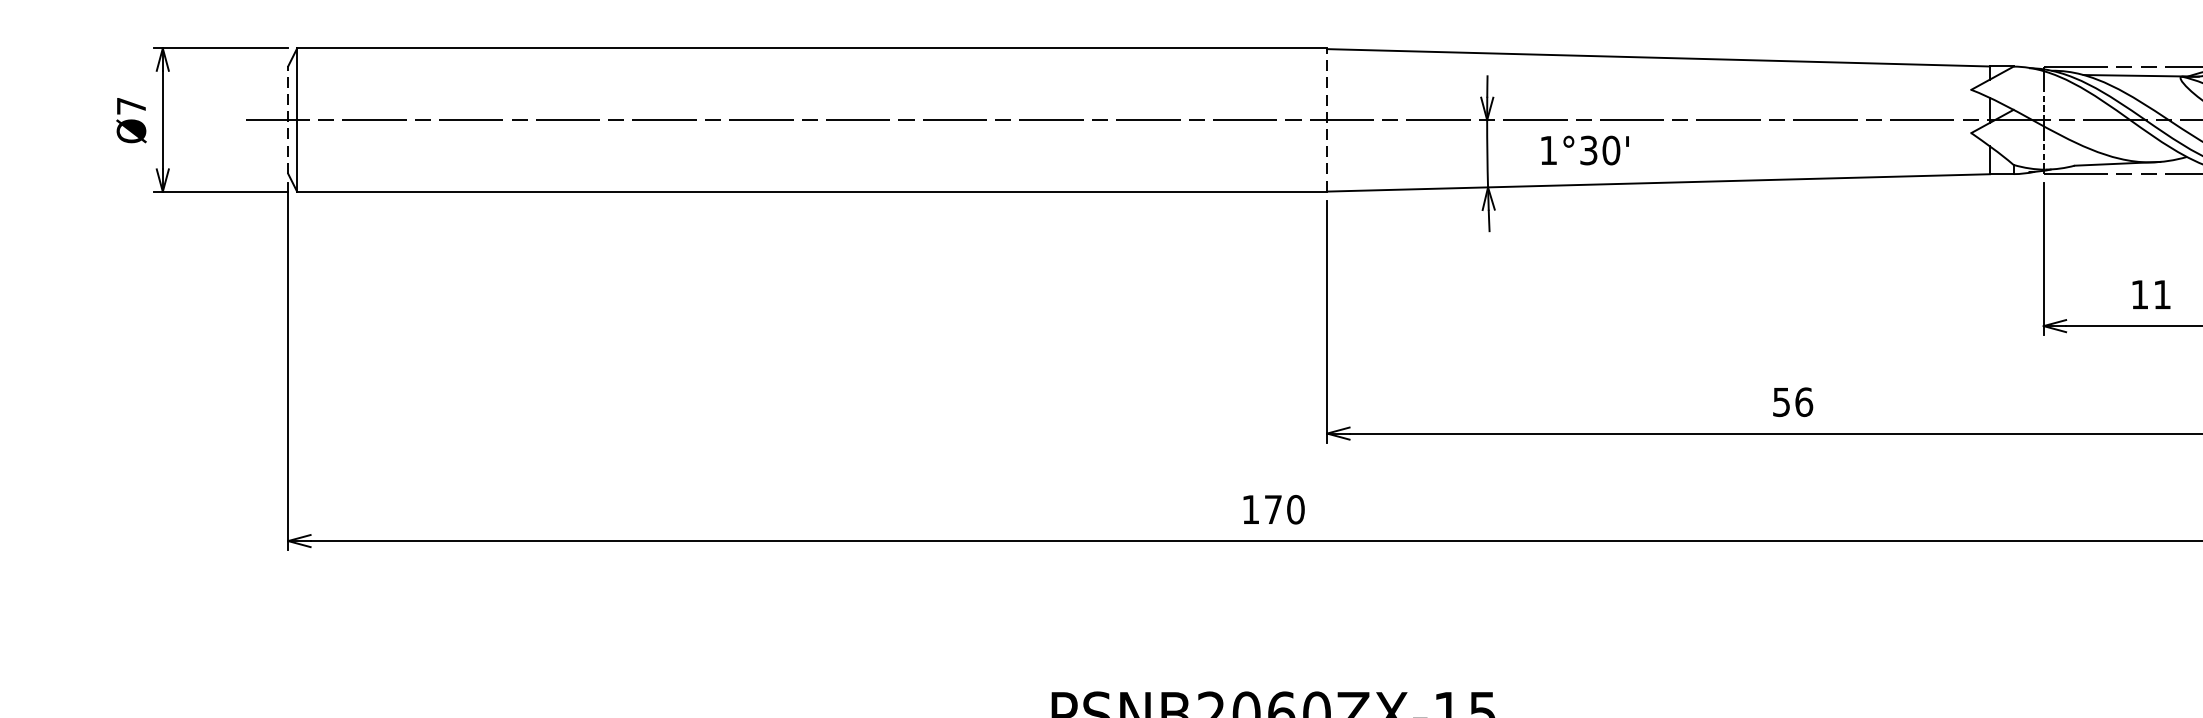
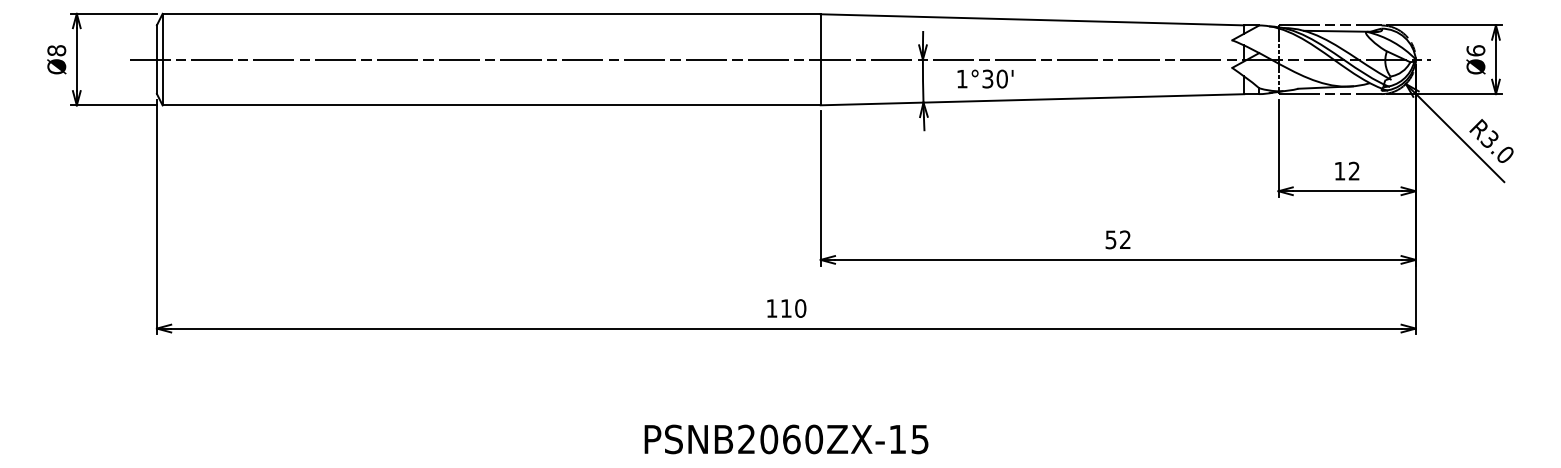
text: (131, 105) -> (56, 50), Ø7 -> Ø8
line: (287, 119) -> (156, 59), dashed -> solid
line: (1326, 119) -> (820, 59), dashed -> solid
text: (2161, 293) -> (1353, 170), 11 -> 12
text: (1804, 401) -> (1125, 239), 56 -> 52
text: (1273, 509) -> (786, 308), 170 -> 110

